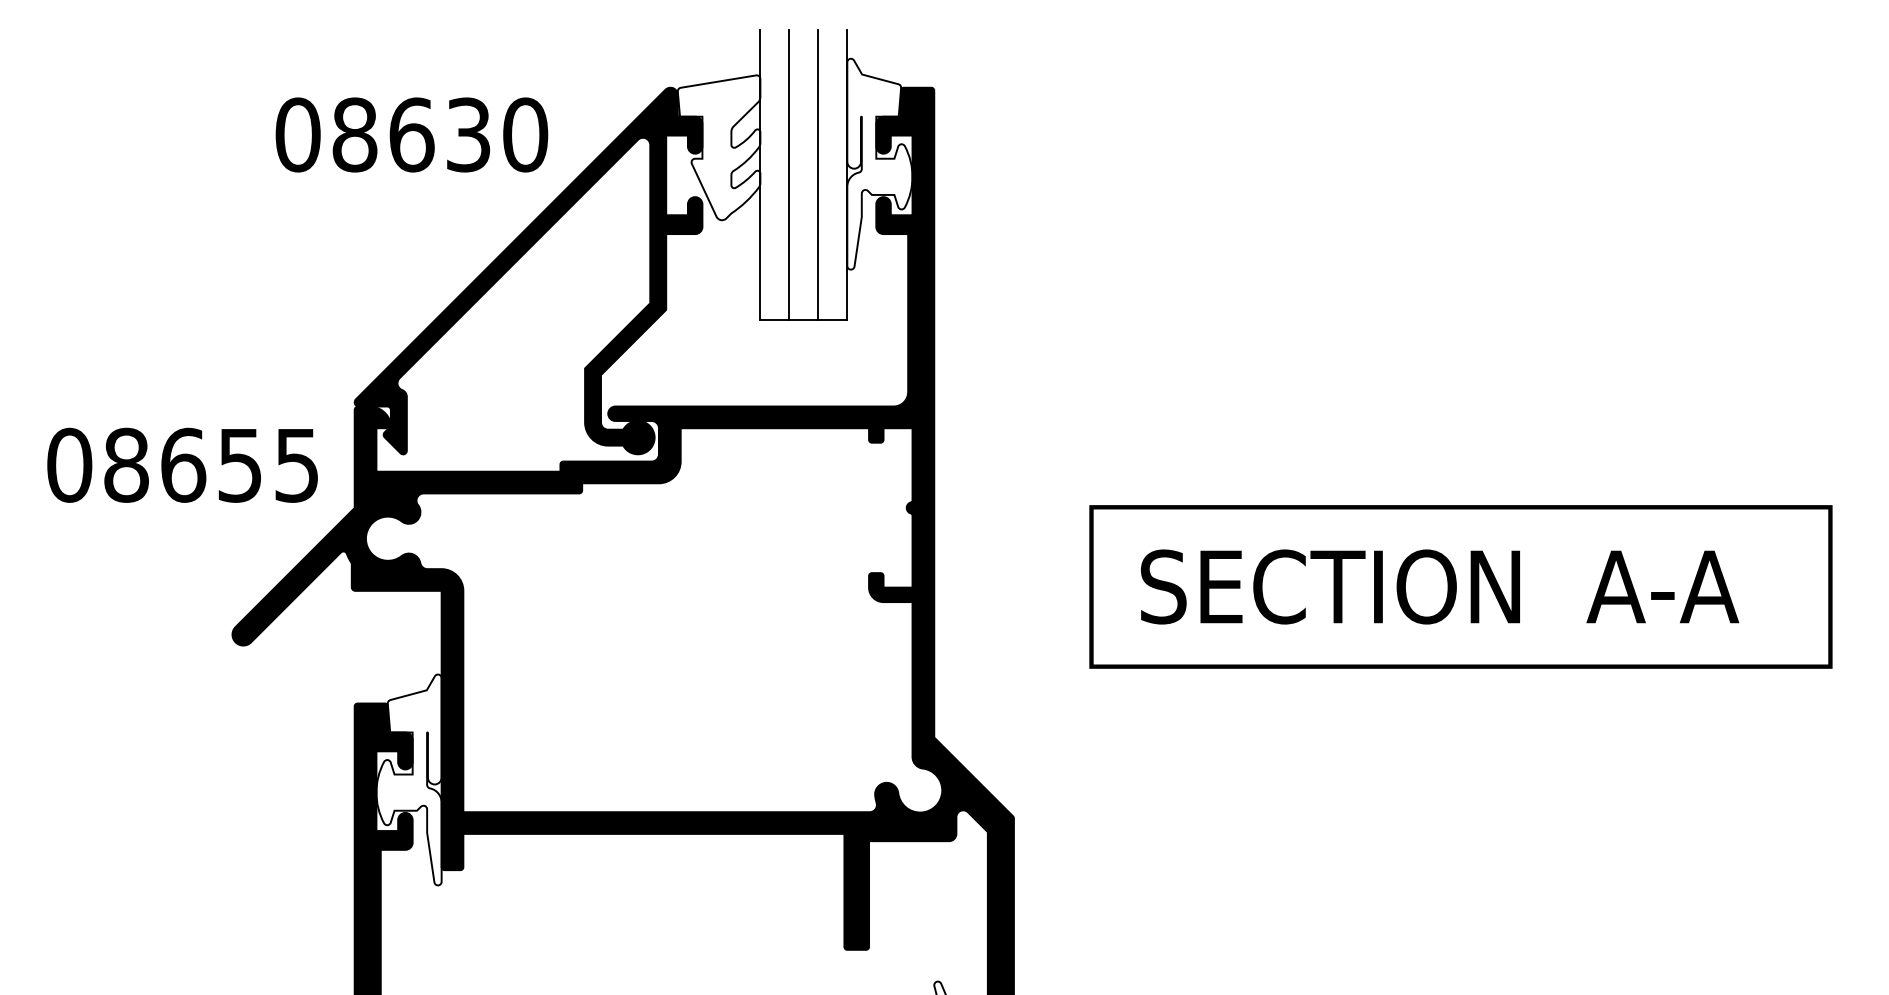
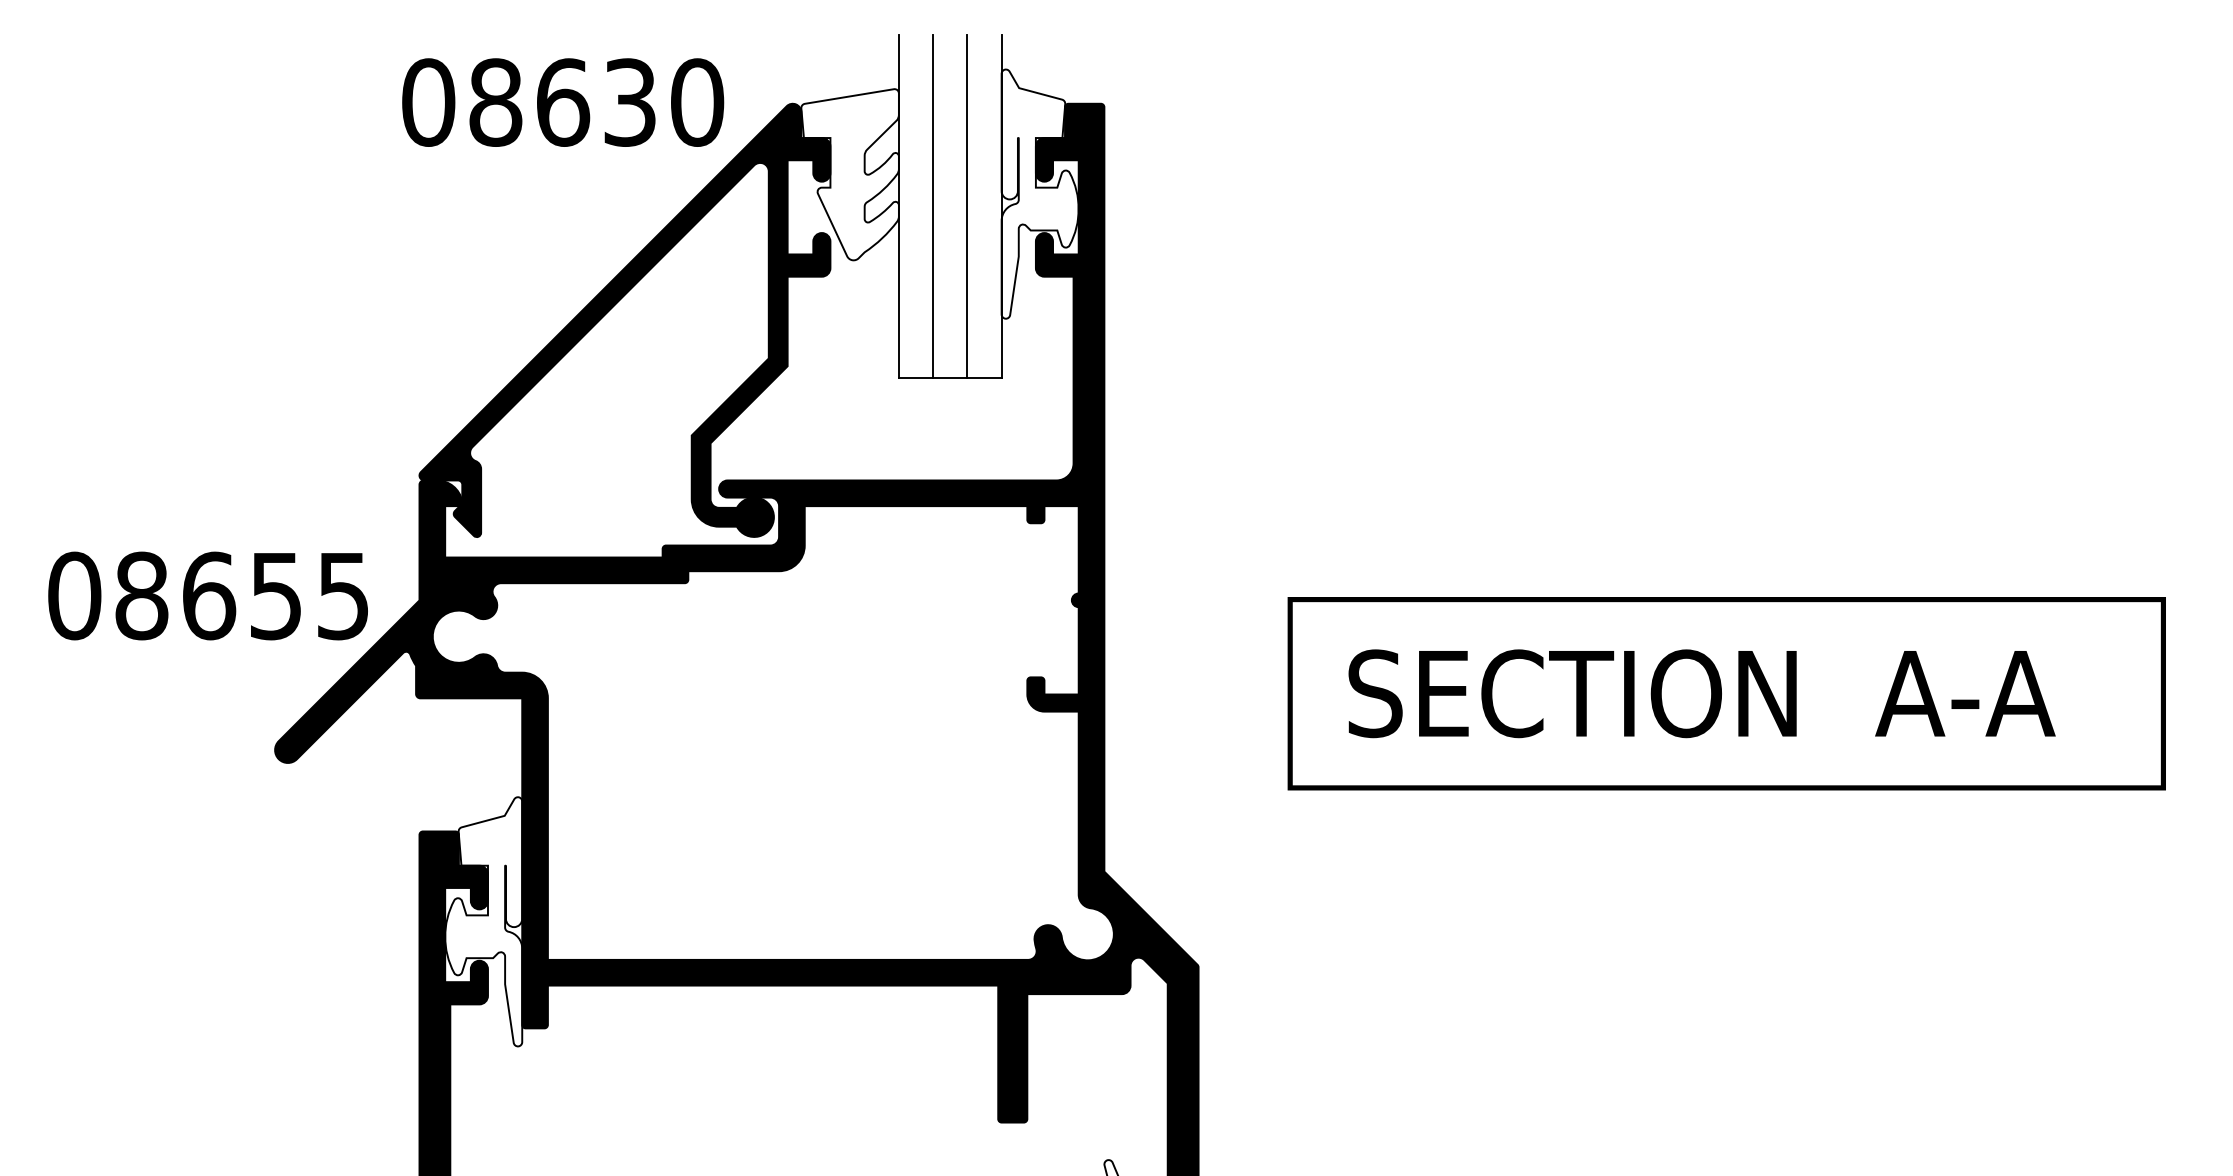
text: (412, 134) -> (563, 102), moved
text: (182, 464) -> (207, 595), moved

